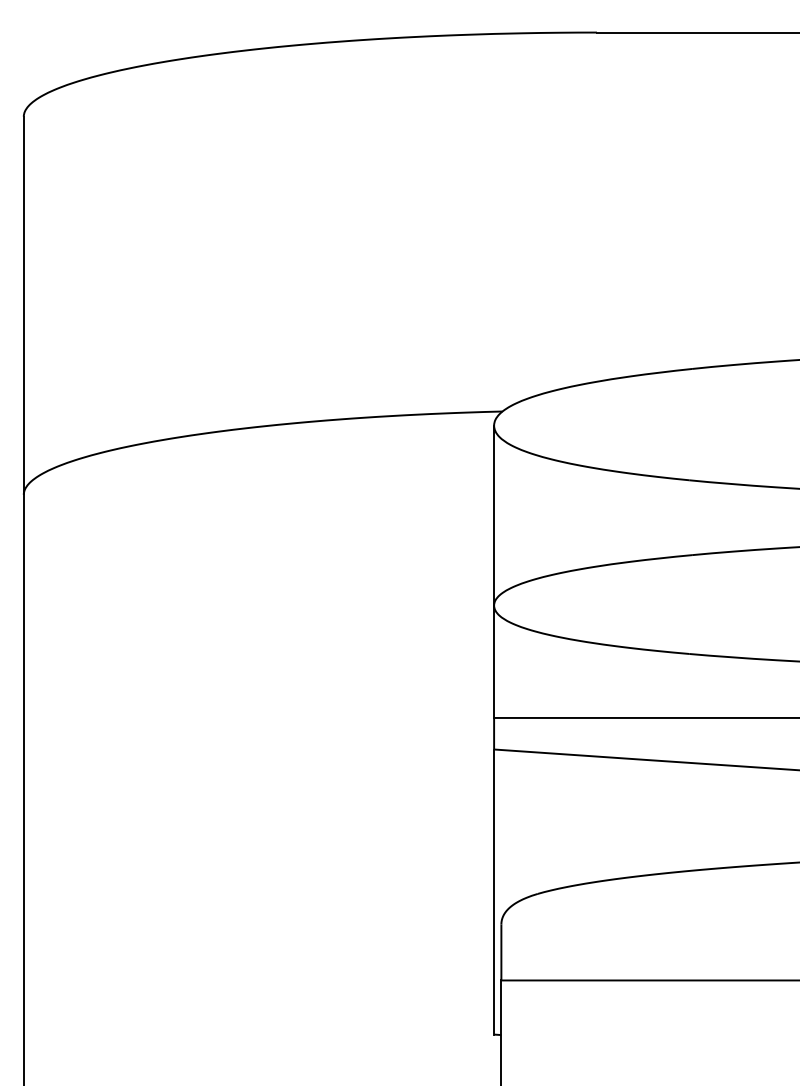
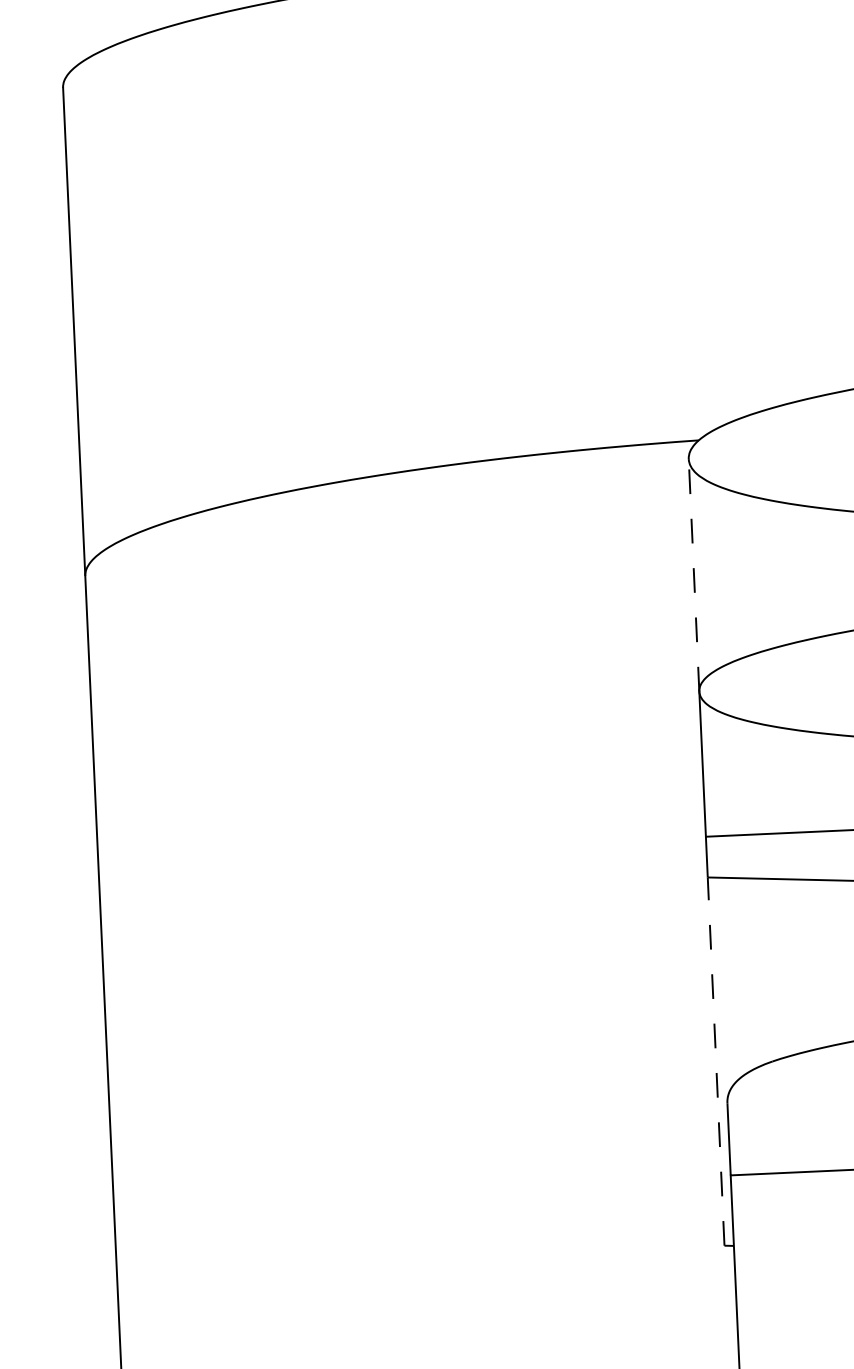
line: (494, 515) -> (694, 575), solid -> dashed
line: (494, 892) -> (716, 1062), solid -> dashed

